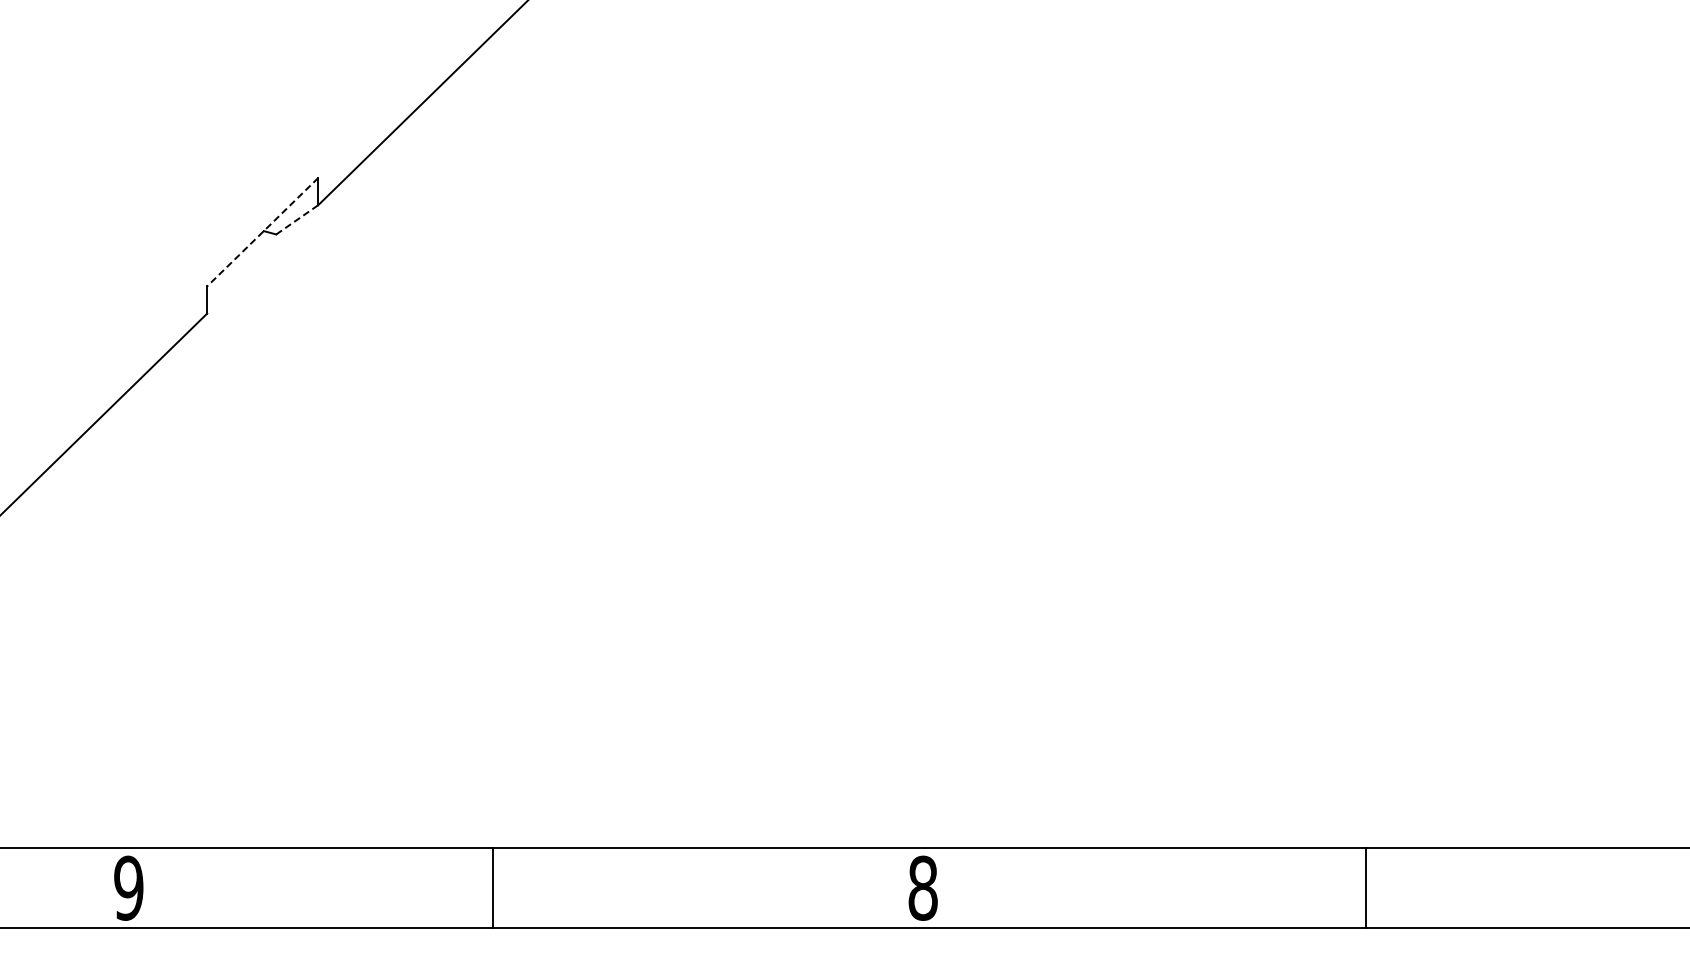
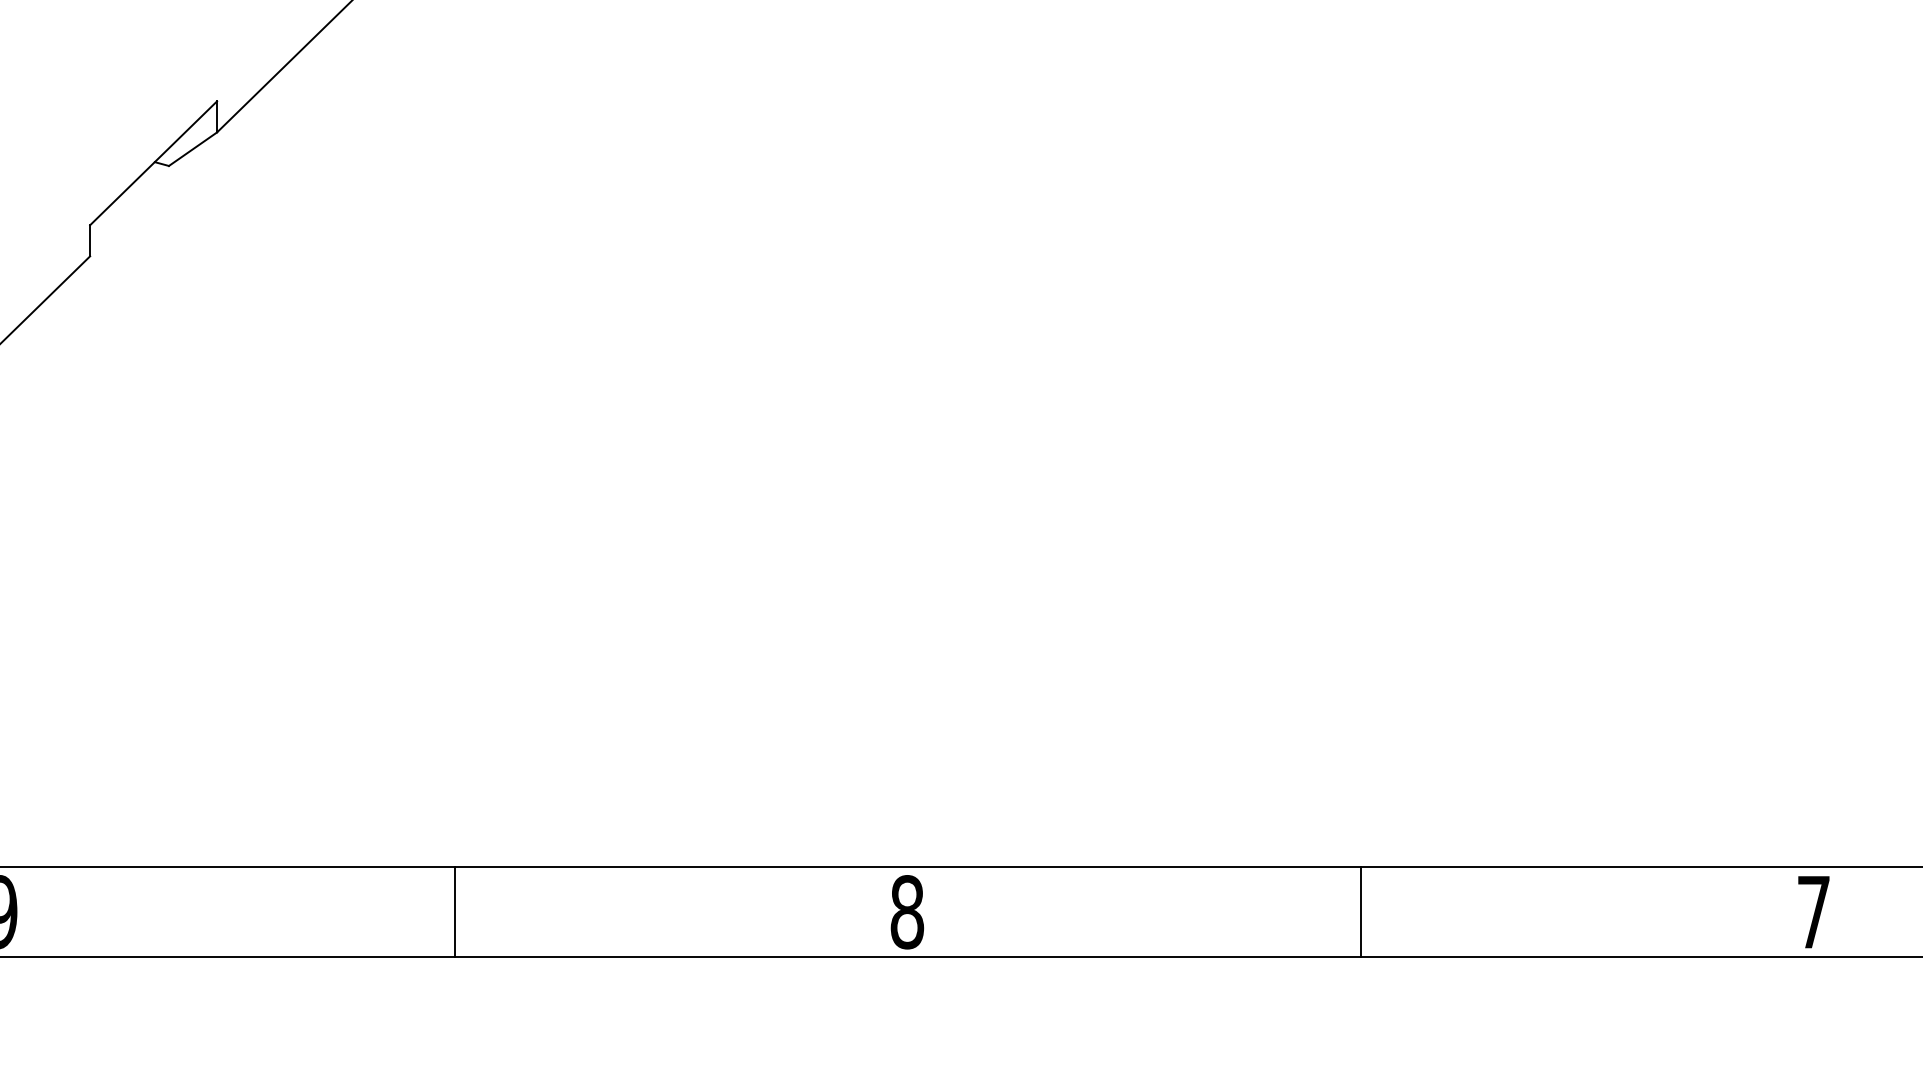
line: (297, 219) -> (193, 148), dashed -> solid
line: (262, 232) -> (153, 163), dashed -> solid
line: (492, 887) -> (454, 911), moved
line: (1366, 887) -> (1362, 911), moved

